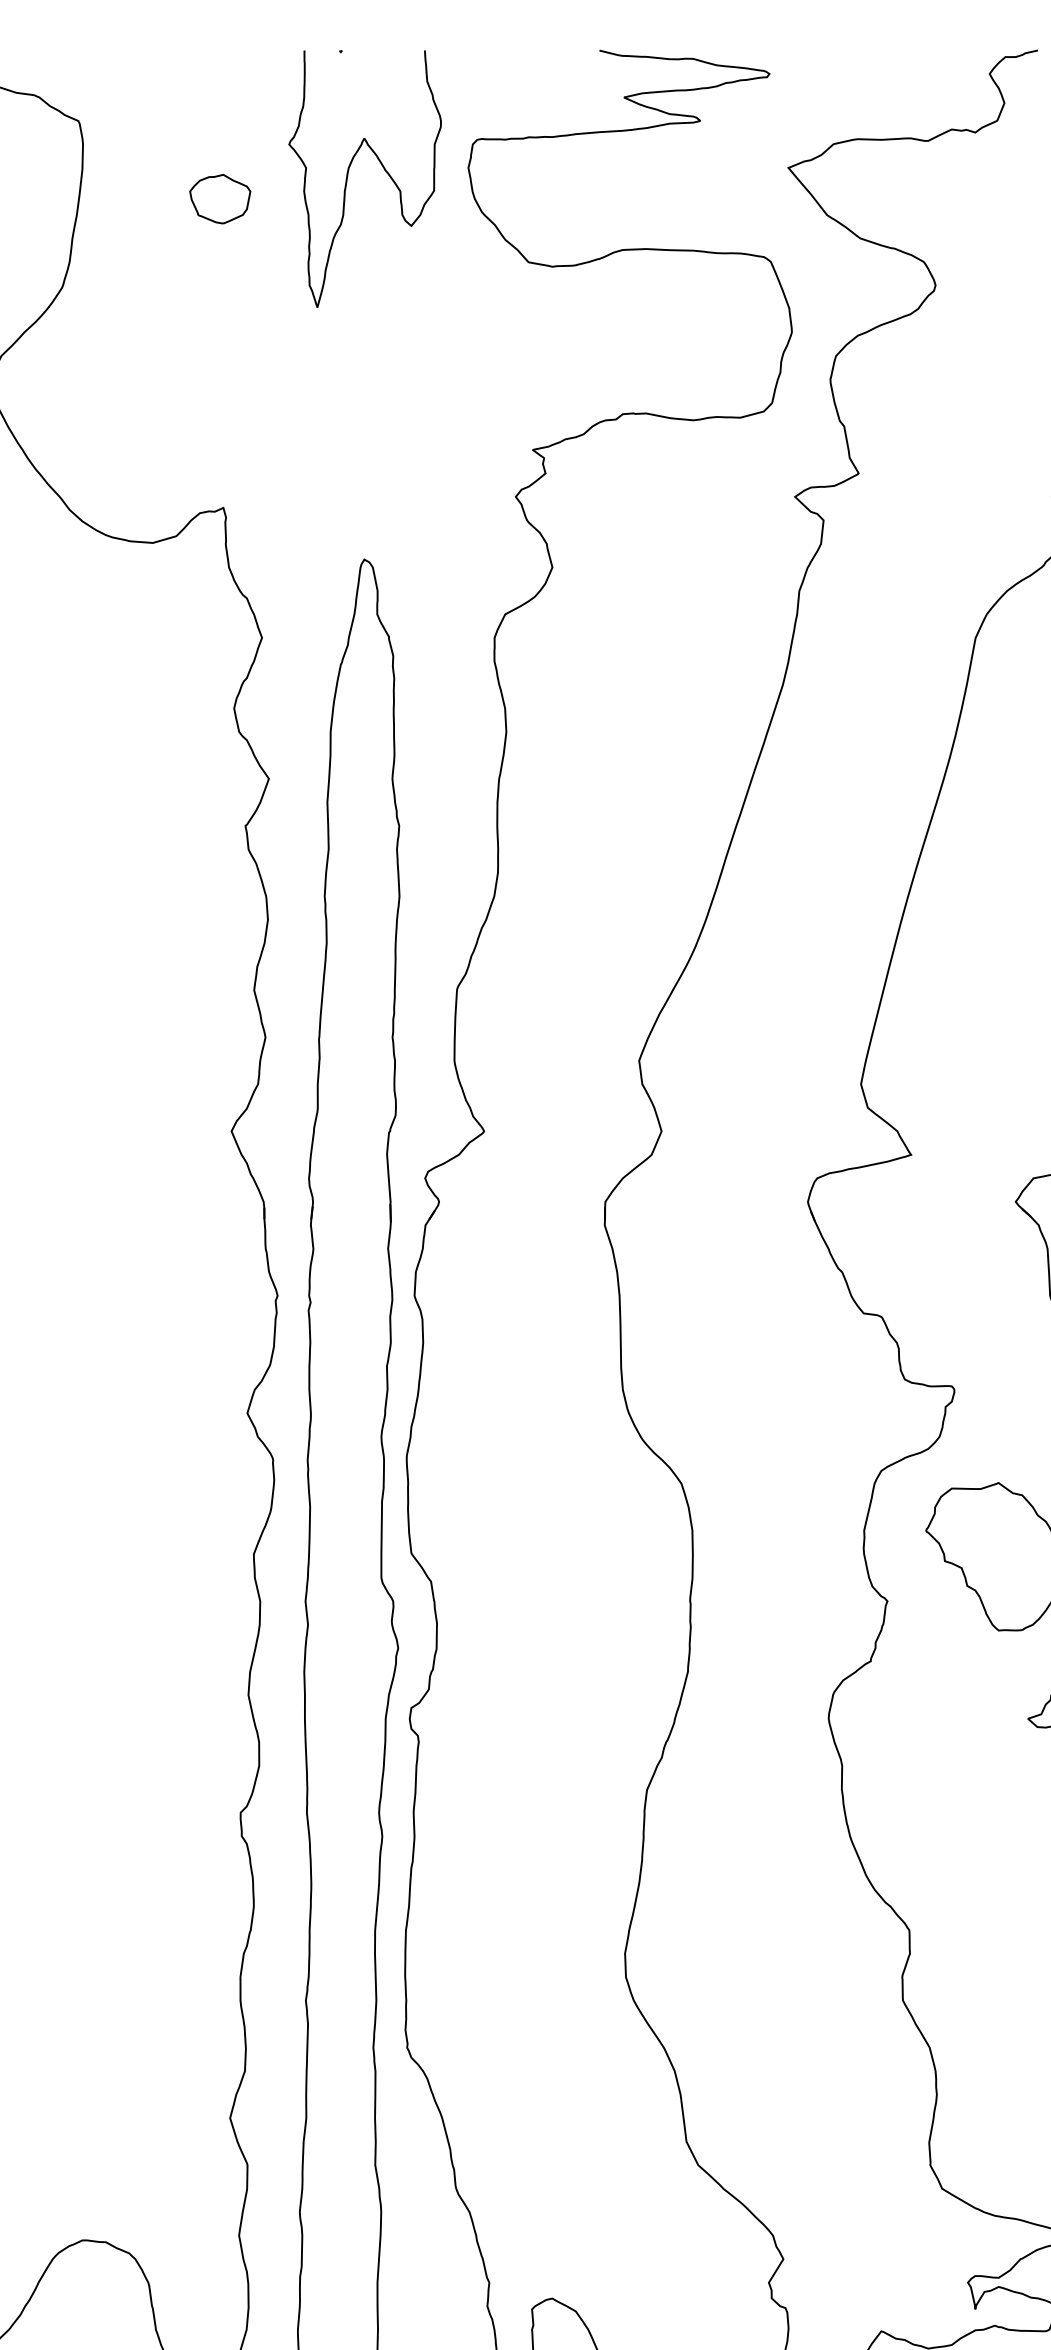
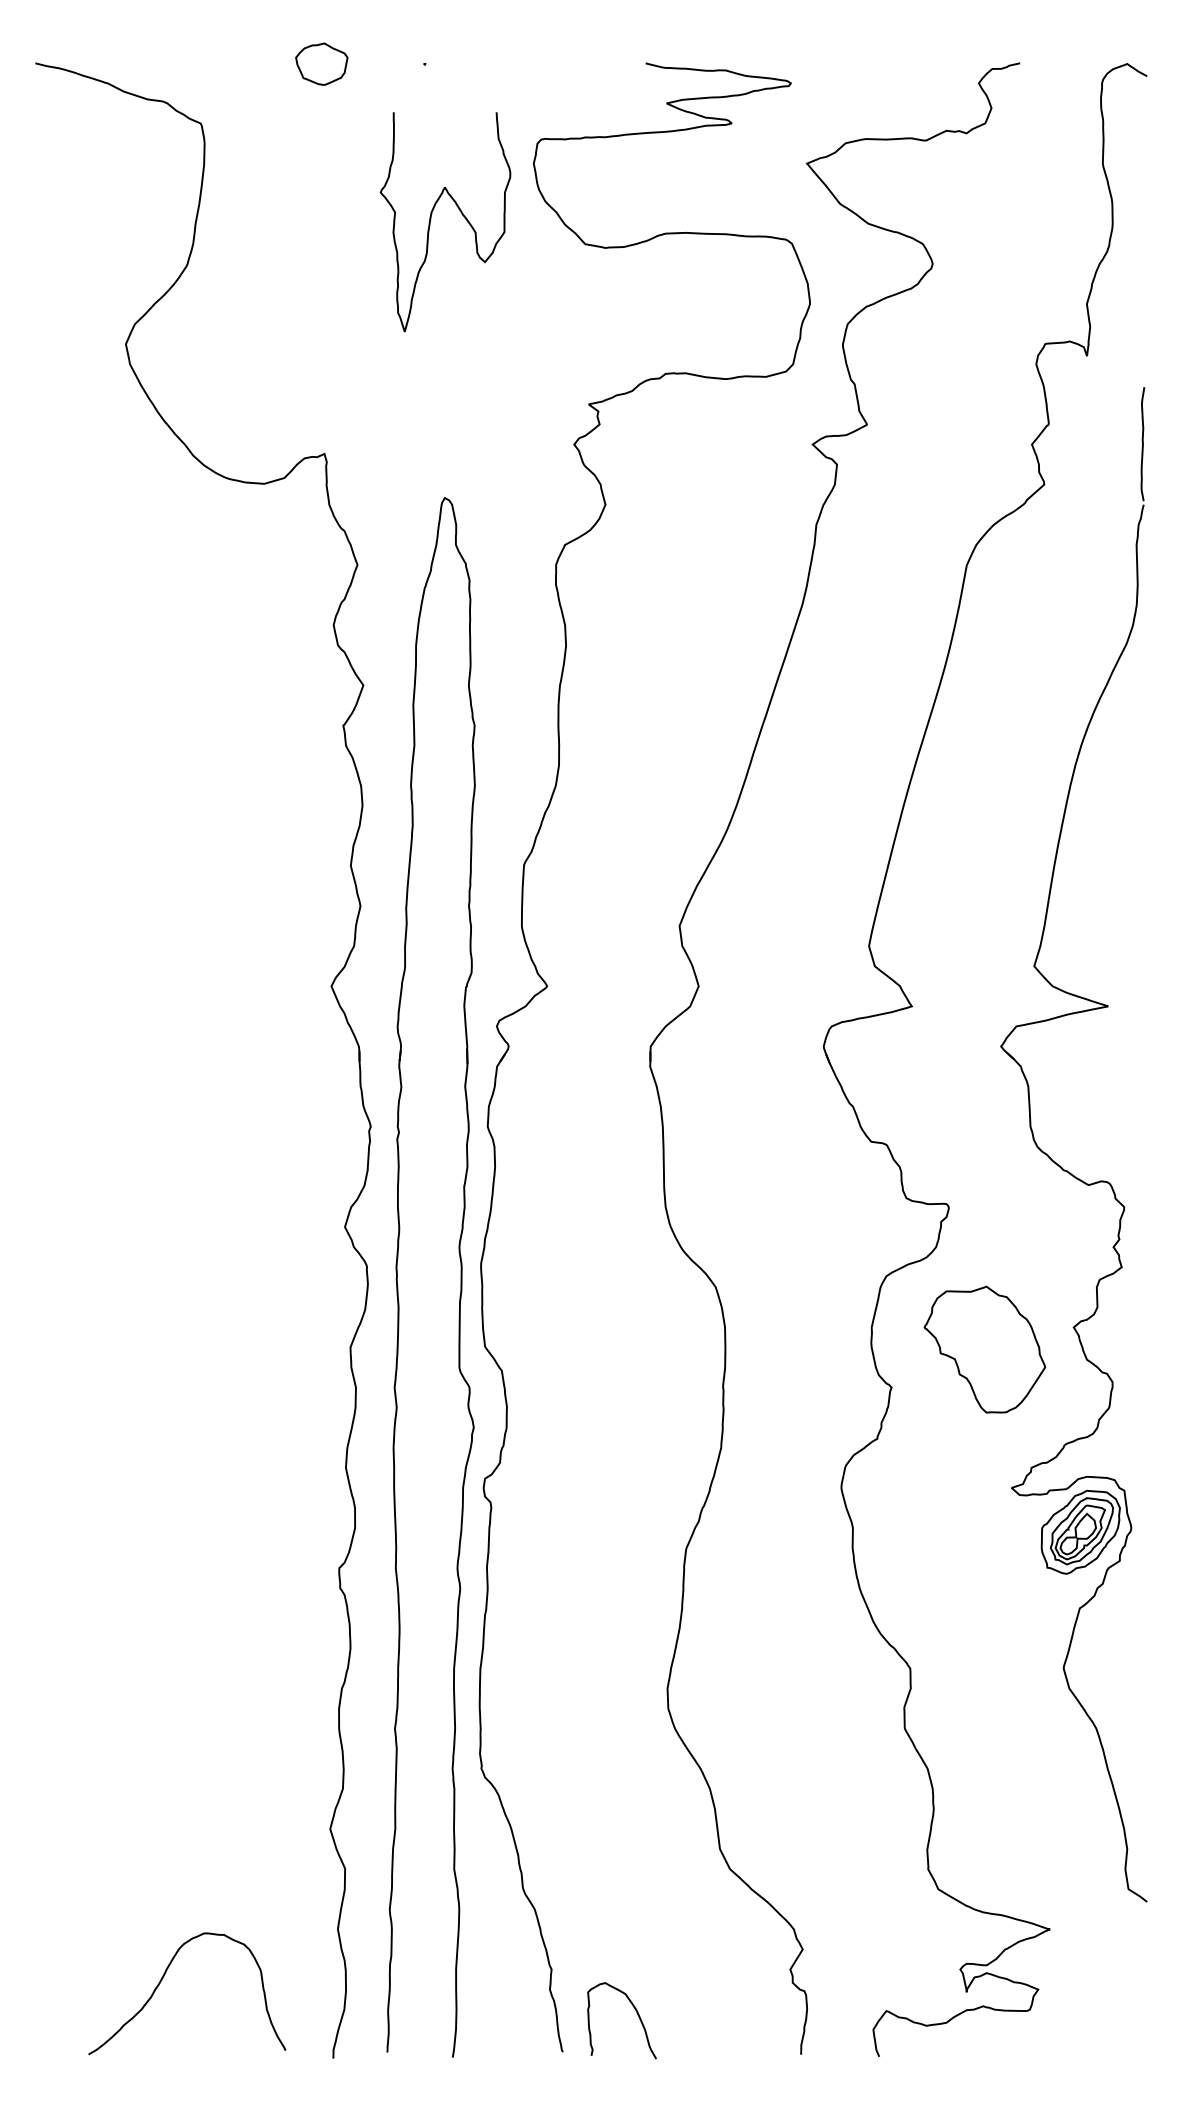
curve: (348, 176) -> (431, 219), moved
part: (219, 198) -> (321, 63), moved

